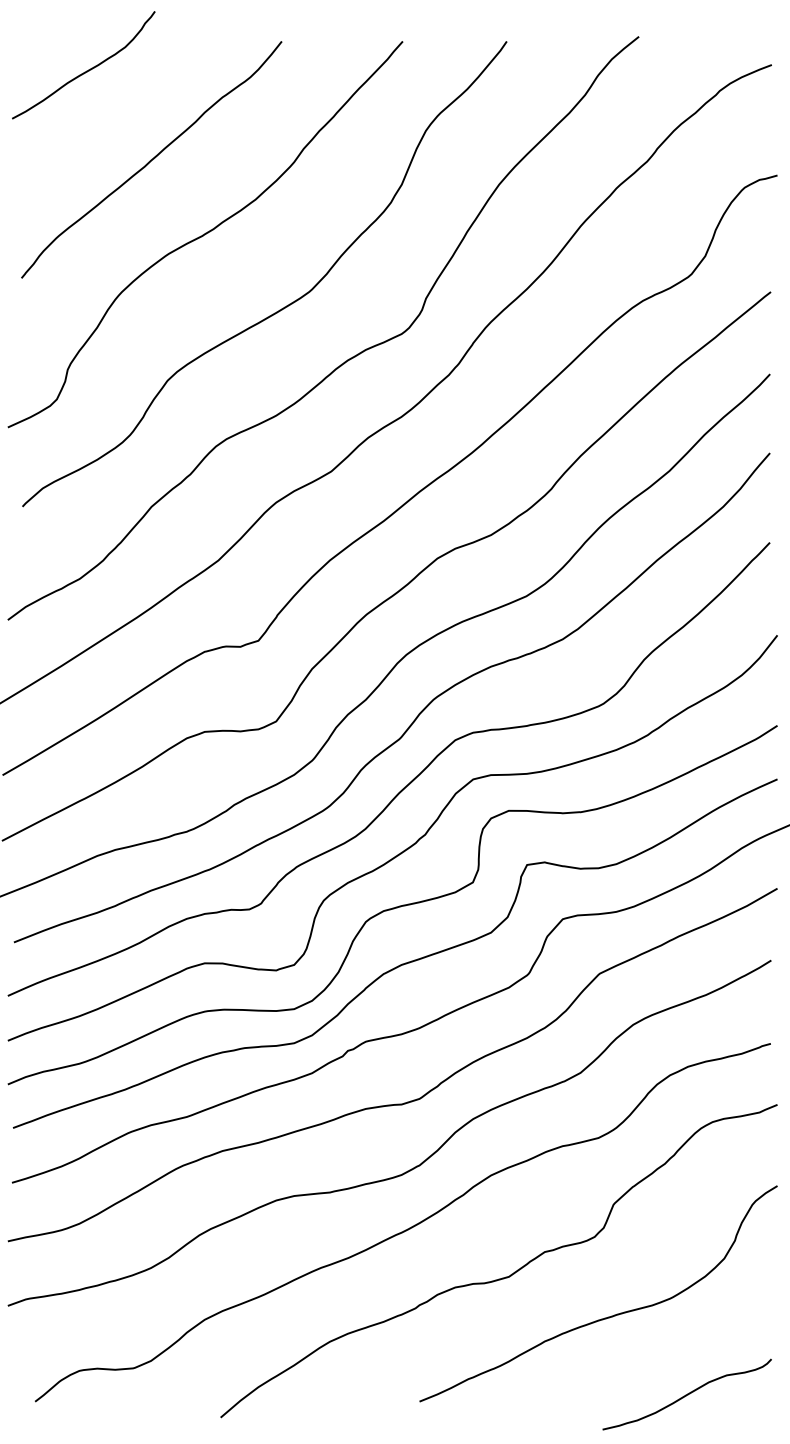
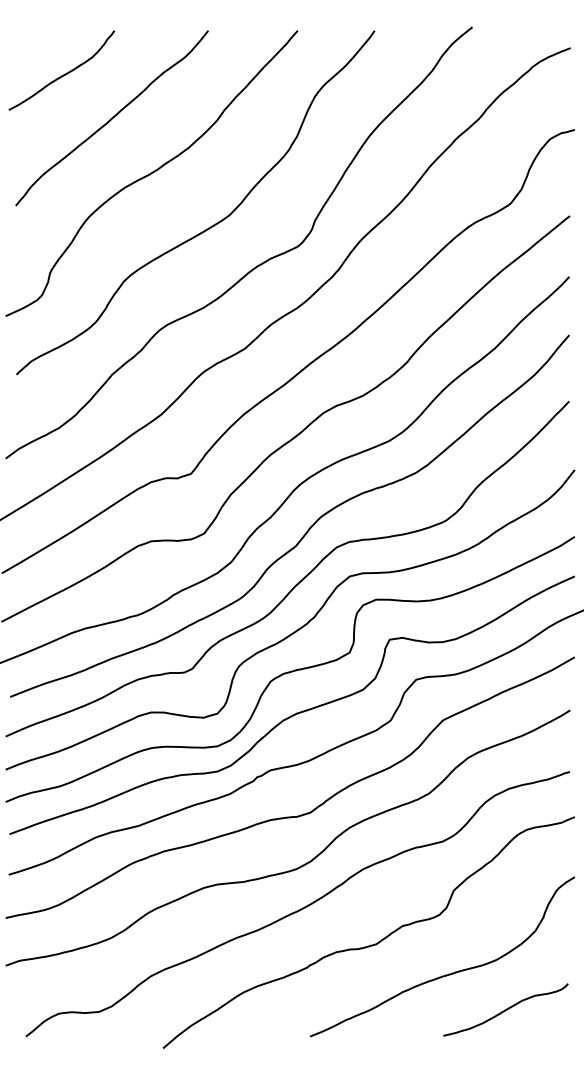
curve: (86, 70) -> (63, 74), moved
curve: (686, 1394) -> (505, 1009), moved

